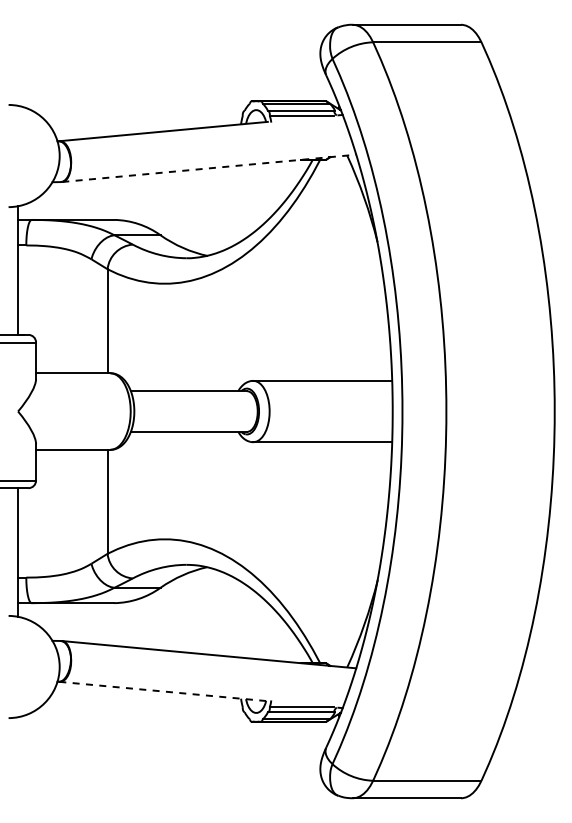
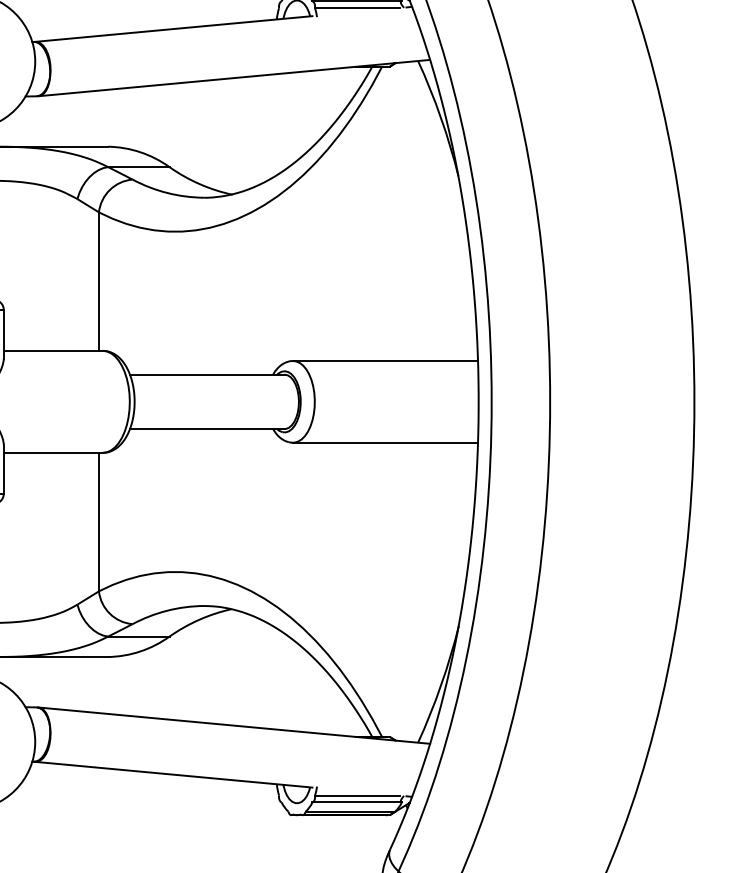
line: (209, 168) -> (234, 78), dashed -> solid
line: (163, 691) -> (173, 774), dashed -> solid

